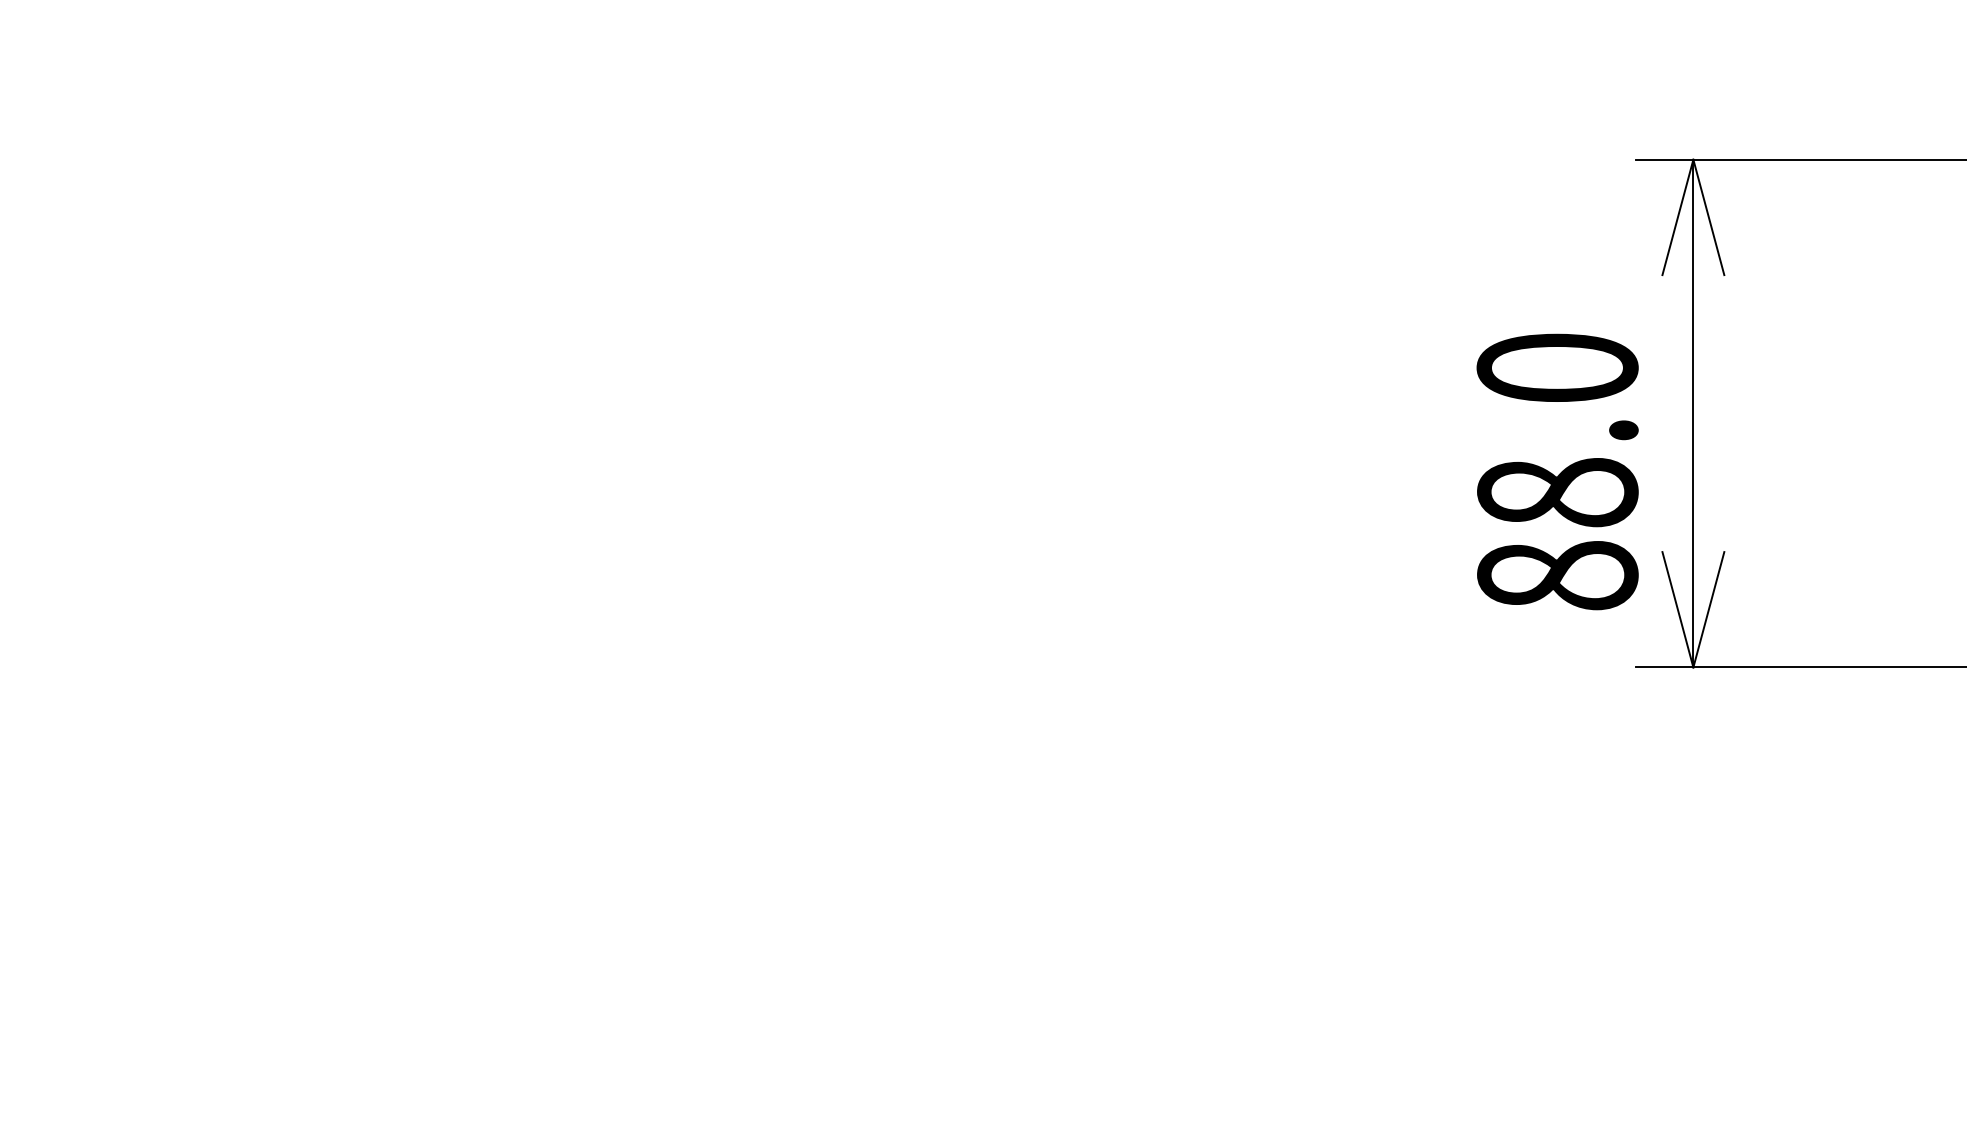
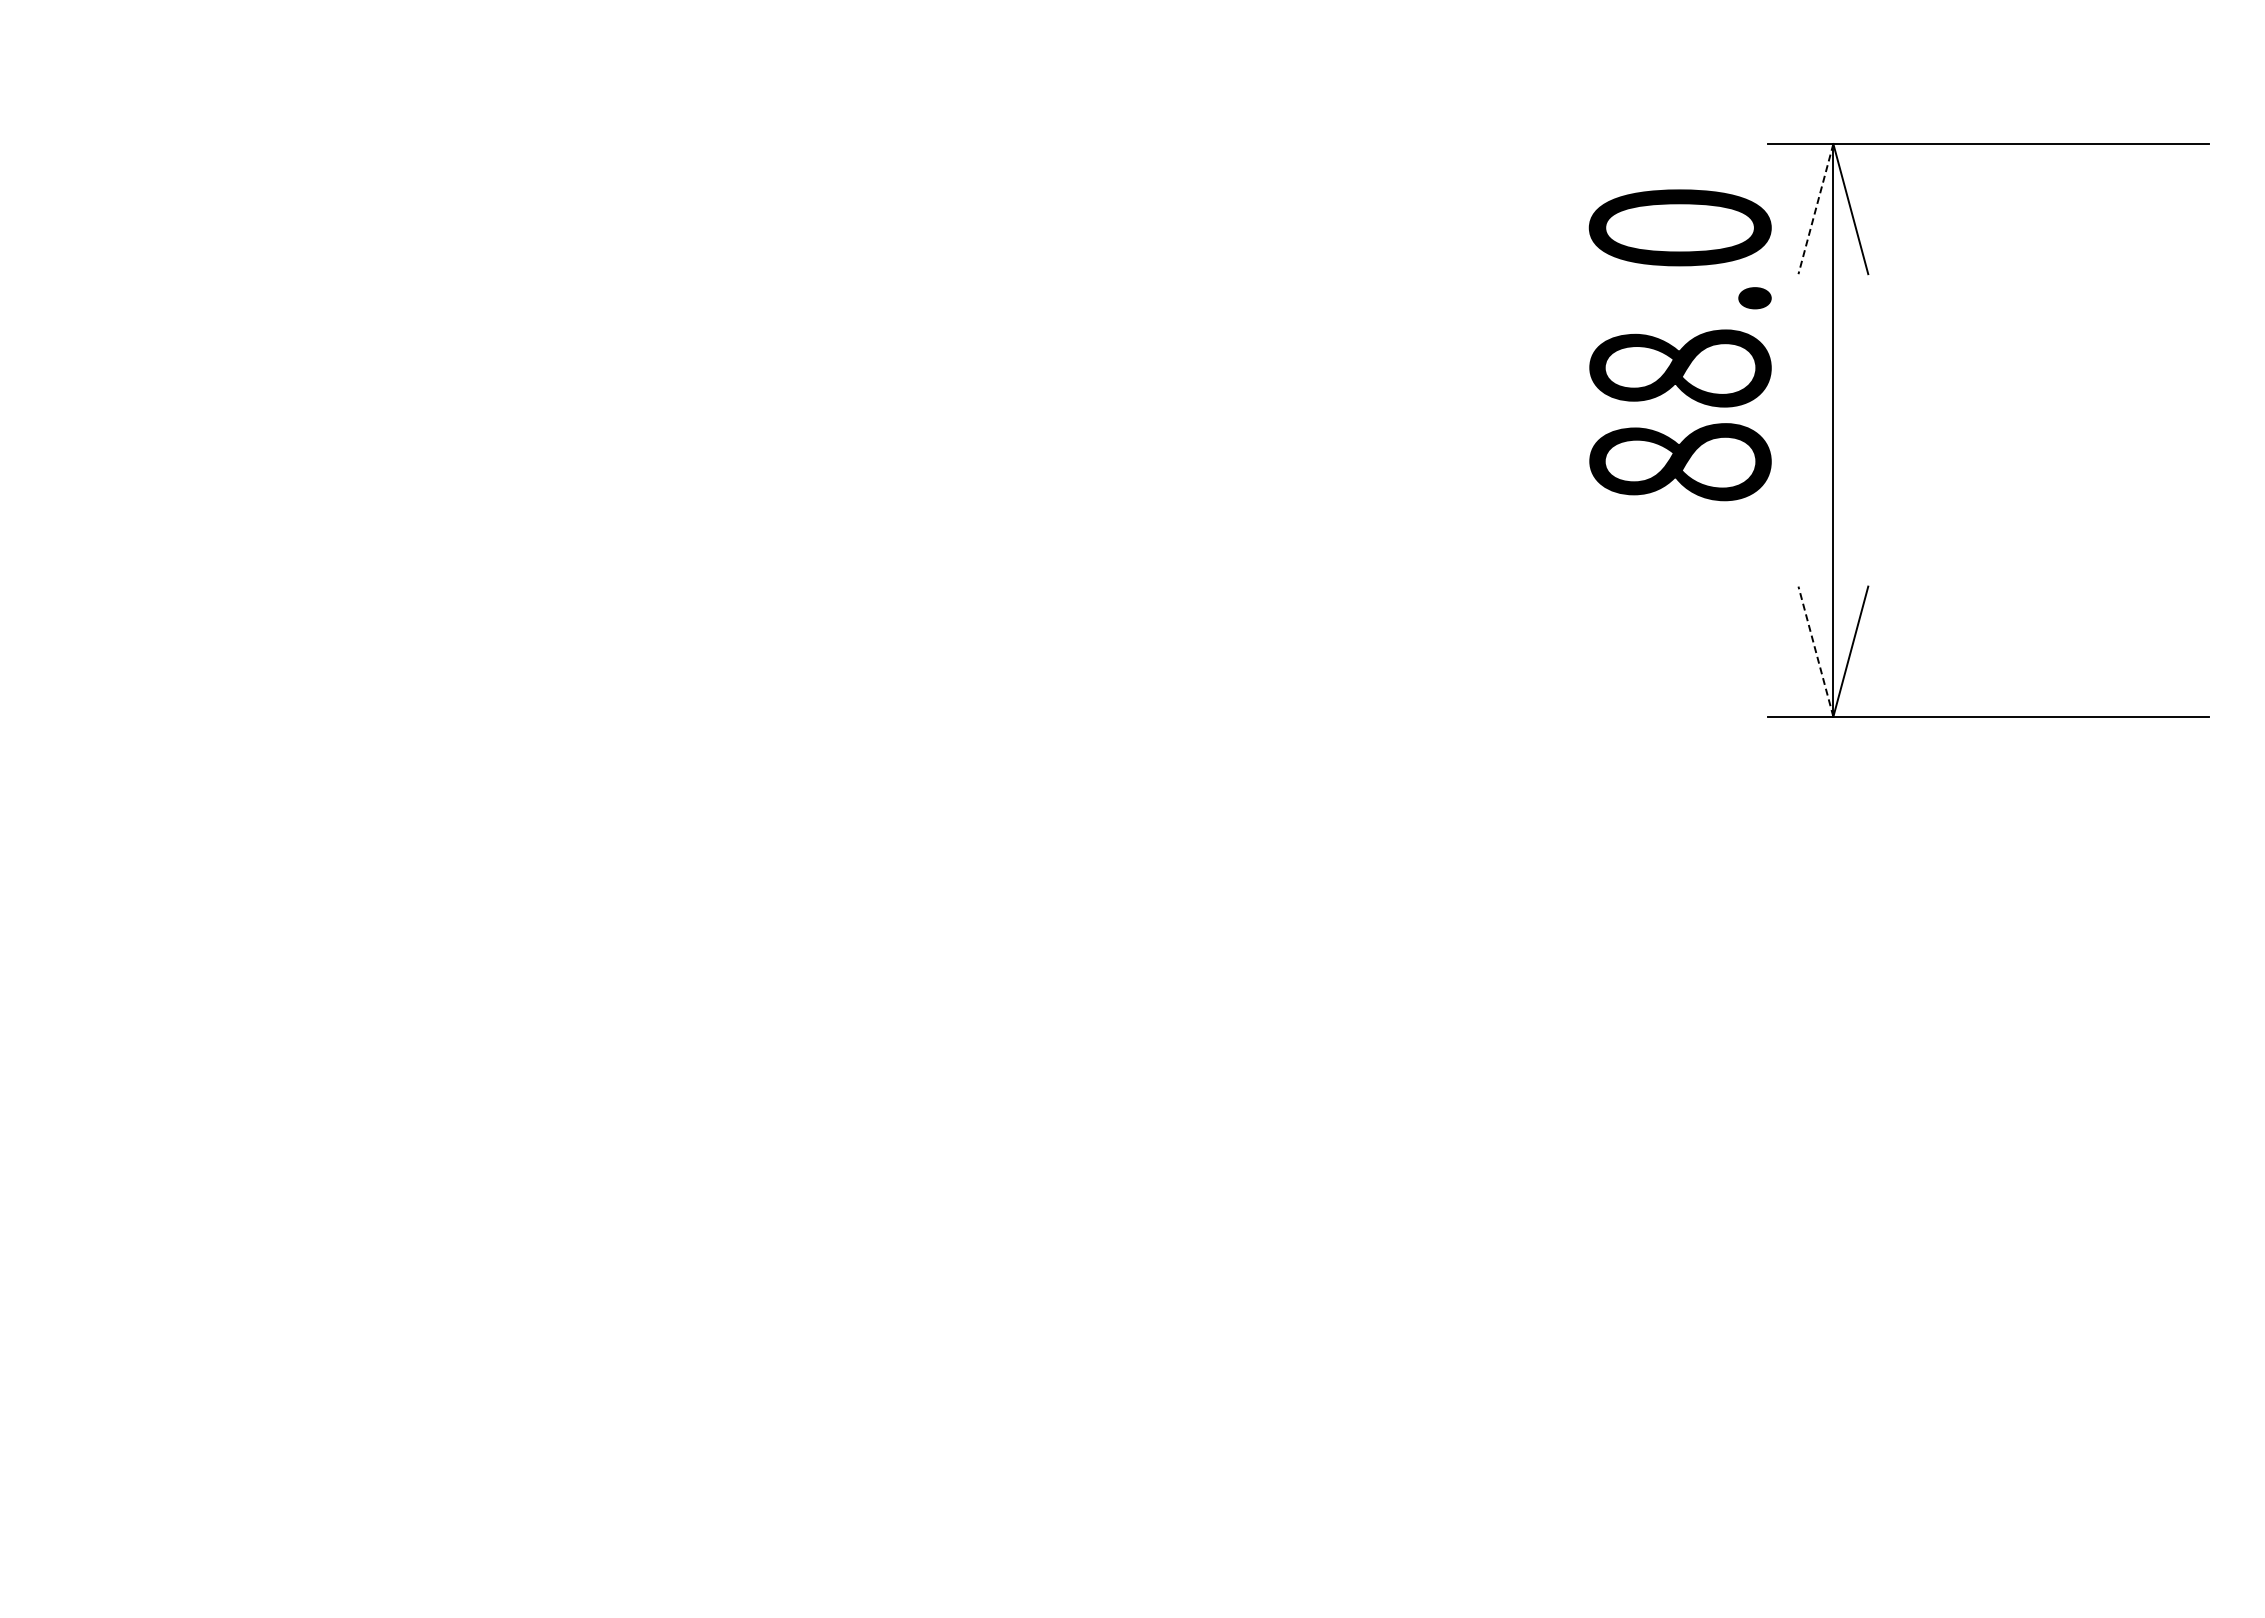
line: (1677, 217) -> (1815, 209), solid -> dashed
text: (1556, 472) -> (1679, 345), moved
line: (1677, 609) -> (1815, 651), solid -> dashed

